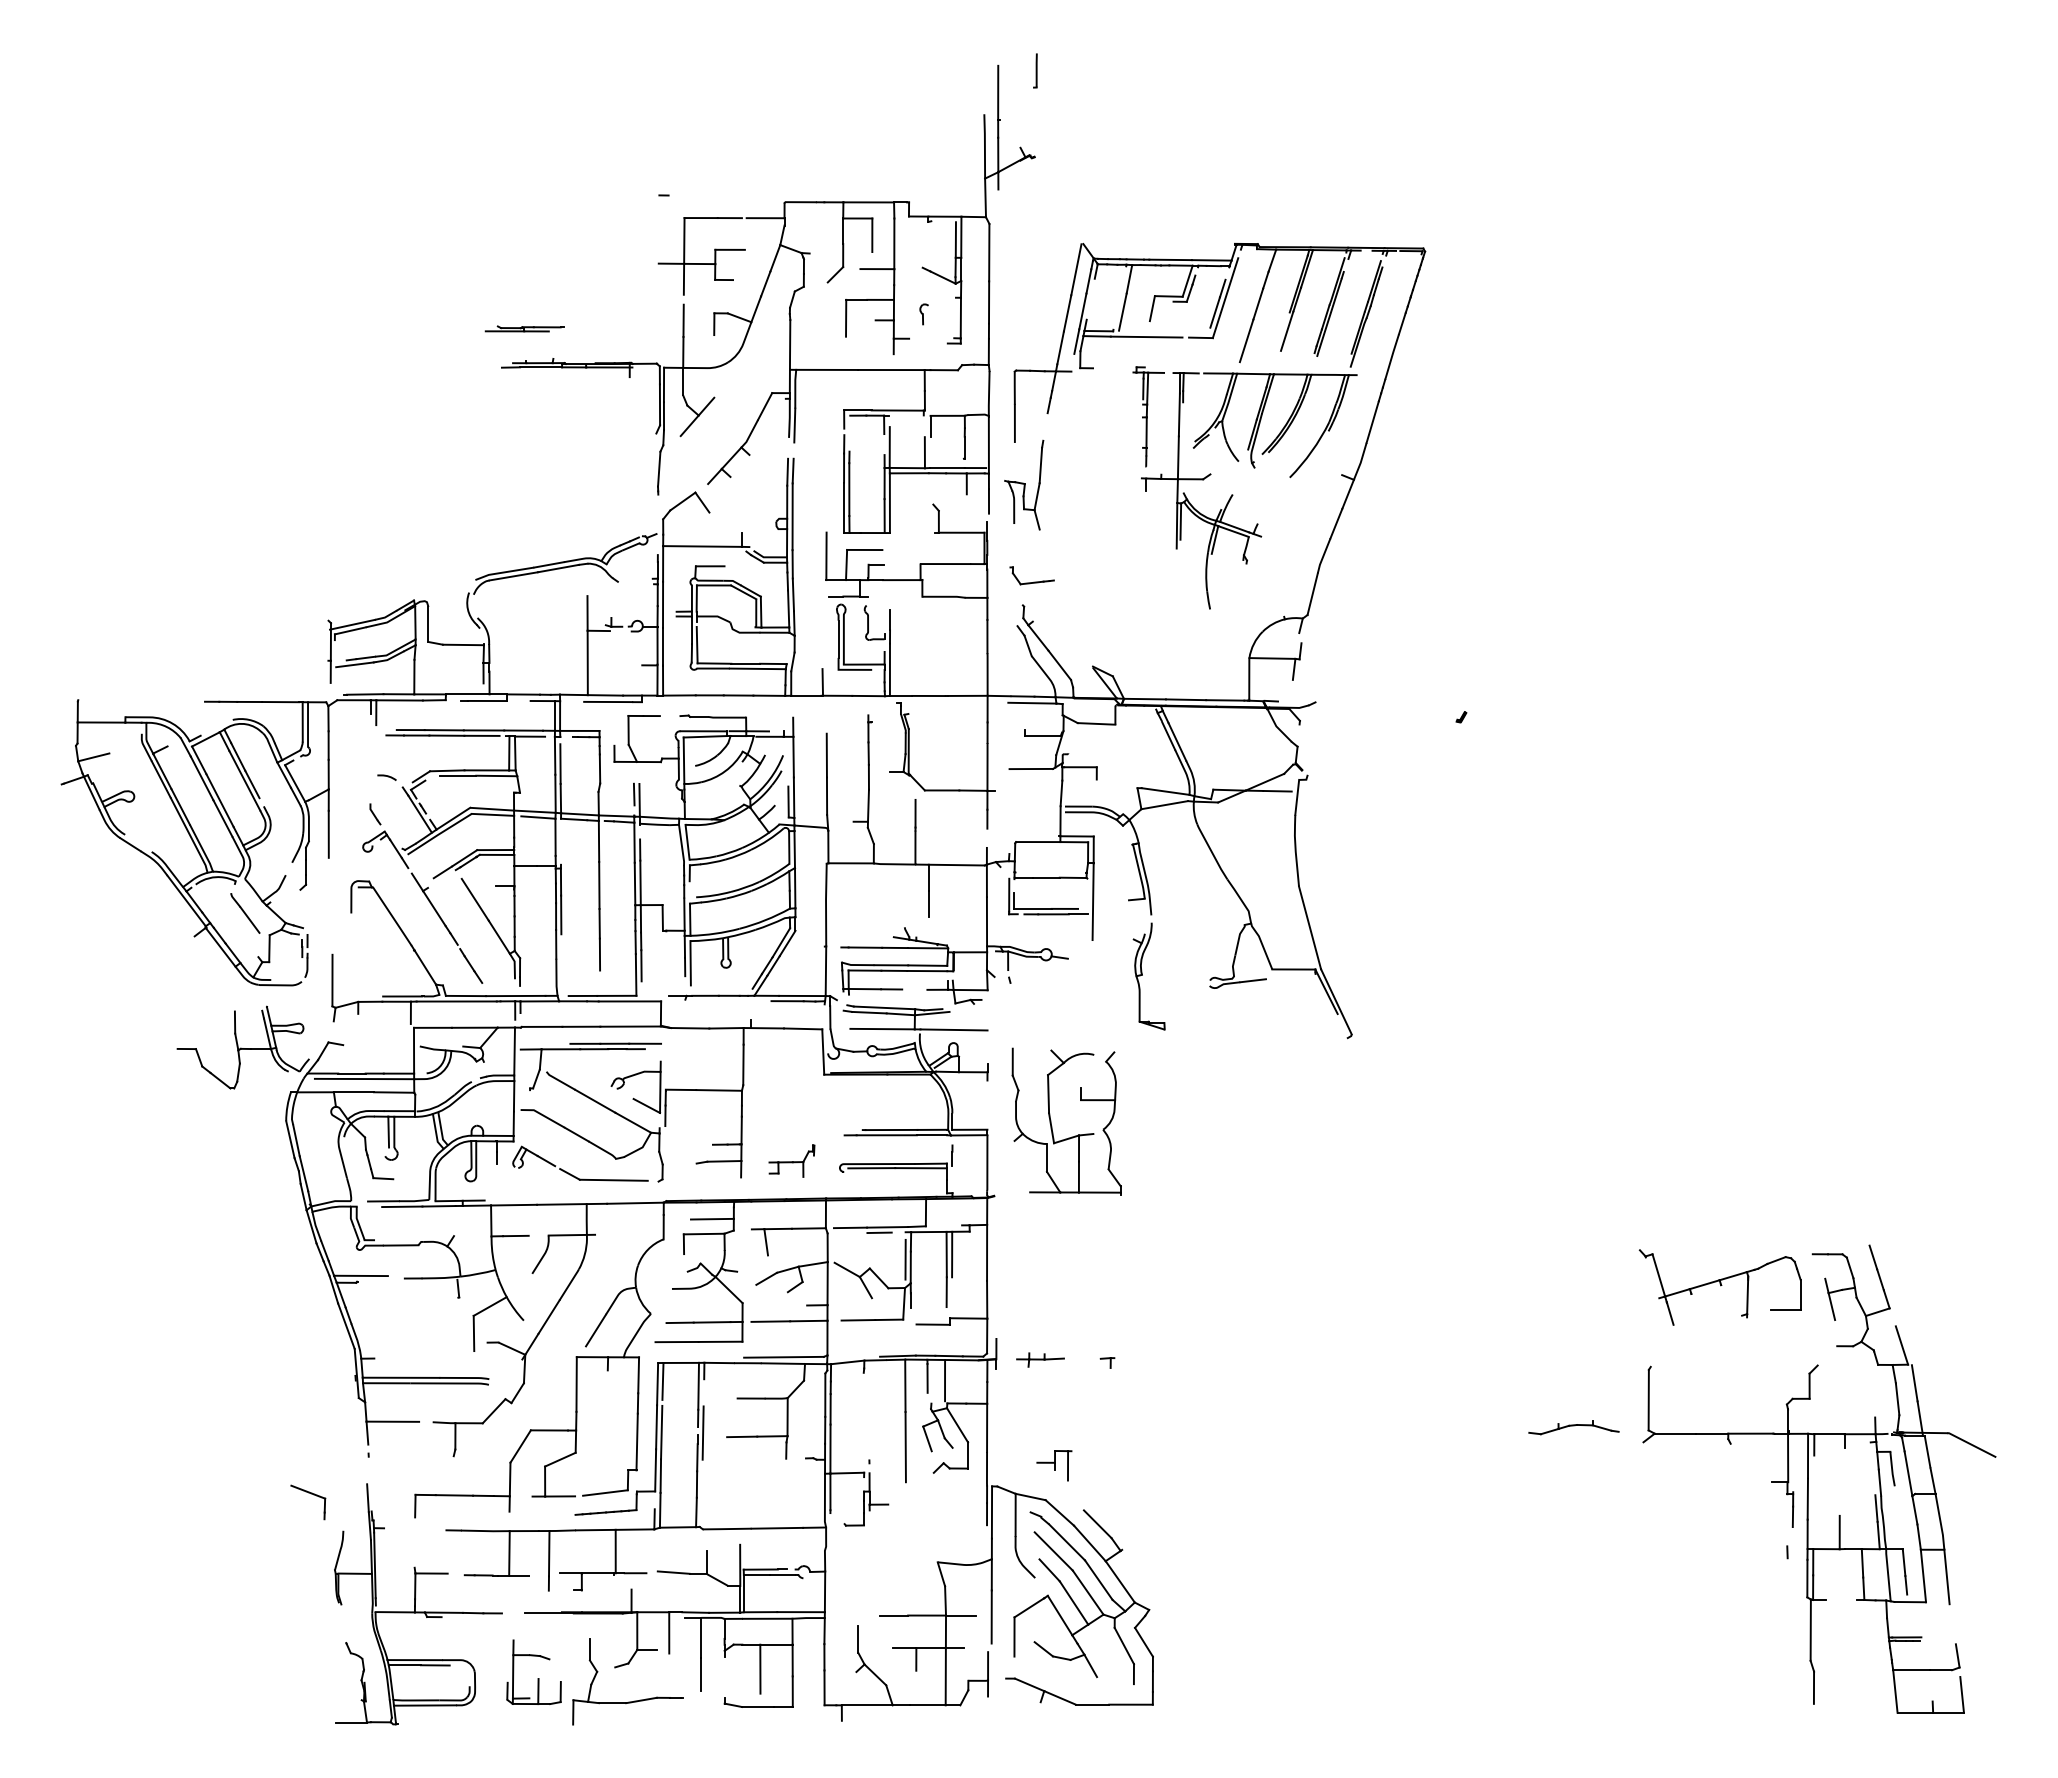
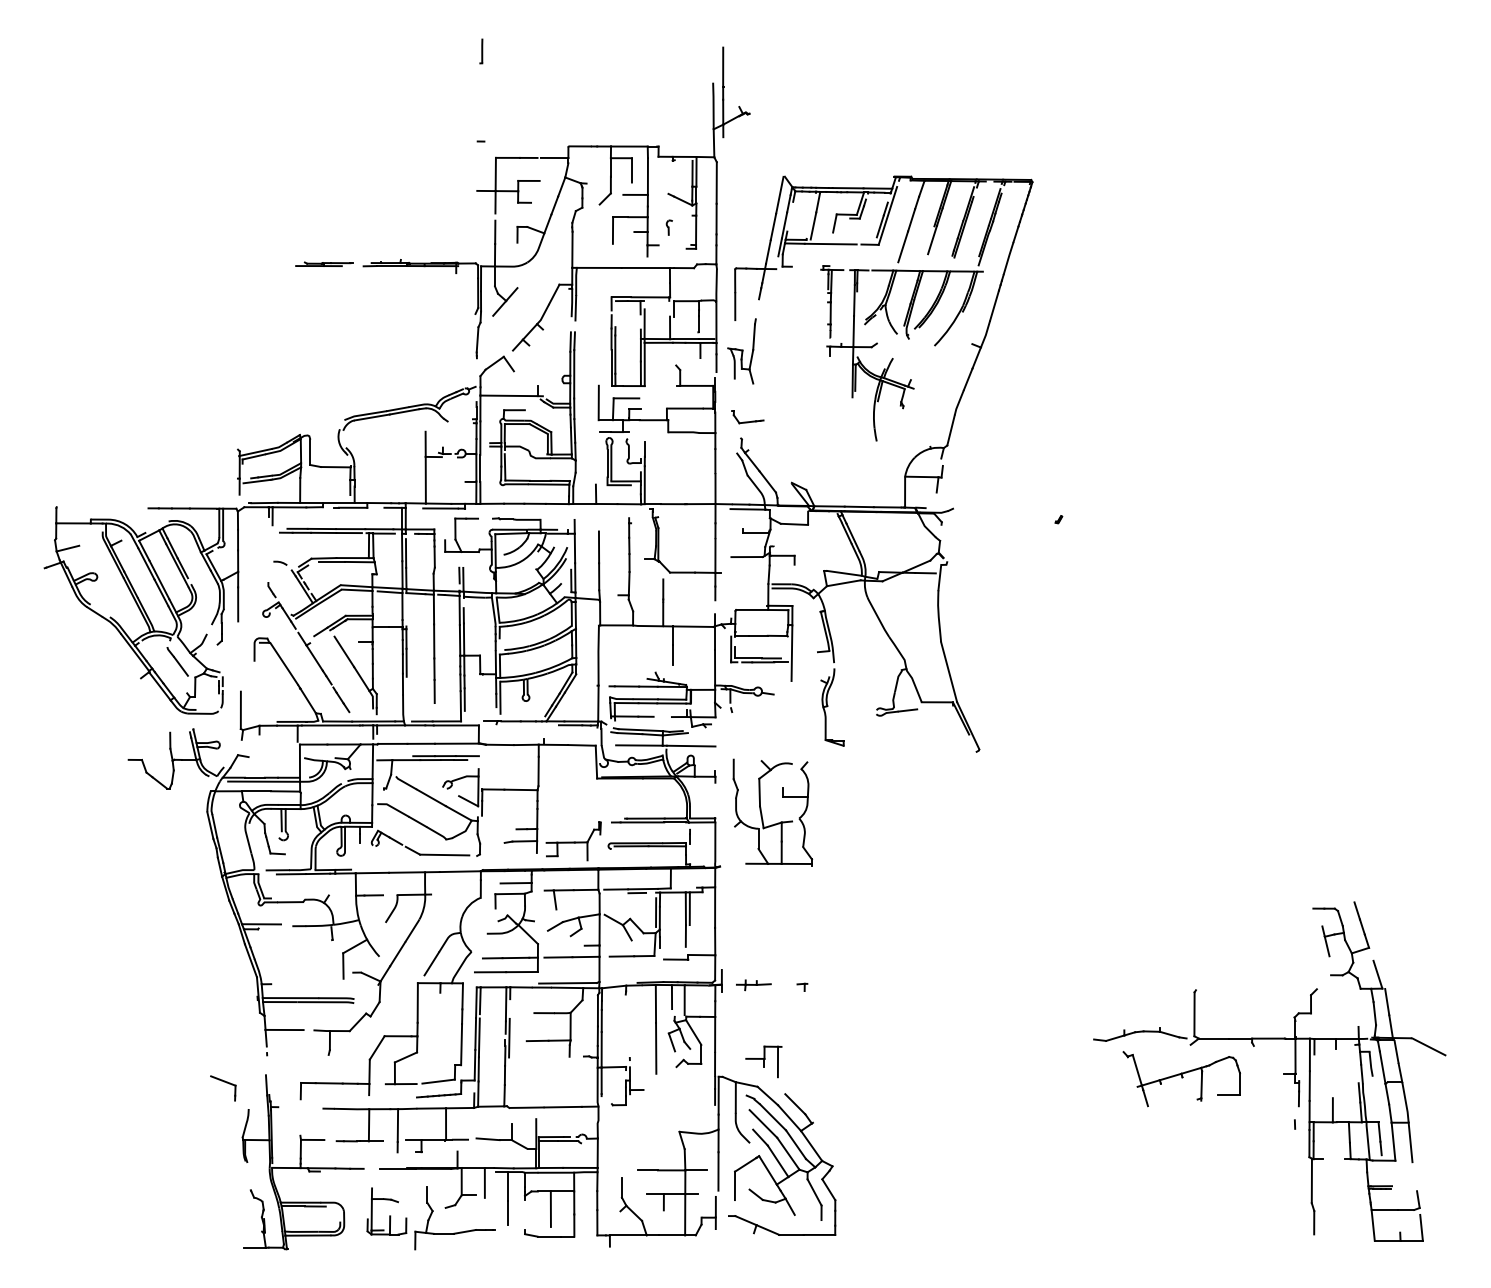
line: (1035, 70) -> (481, 50), moved
part: (524, 328) -> (324, 263), moved
part: (791, 1160) -> (573, 840), size x1.67
part: (1719, 1287) -> (1181, 1079), moved
part: (1573, 1427) -> (1139, 1034), size x1.43
part: (1054, 1465) -> (763, 1061), size x1.43

